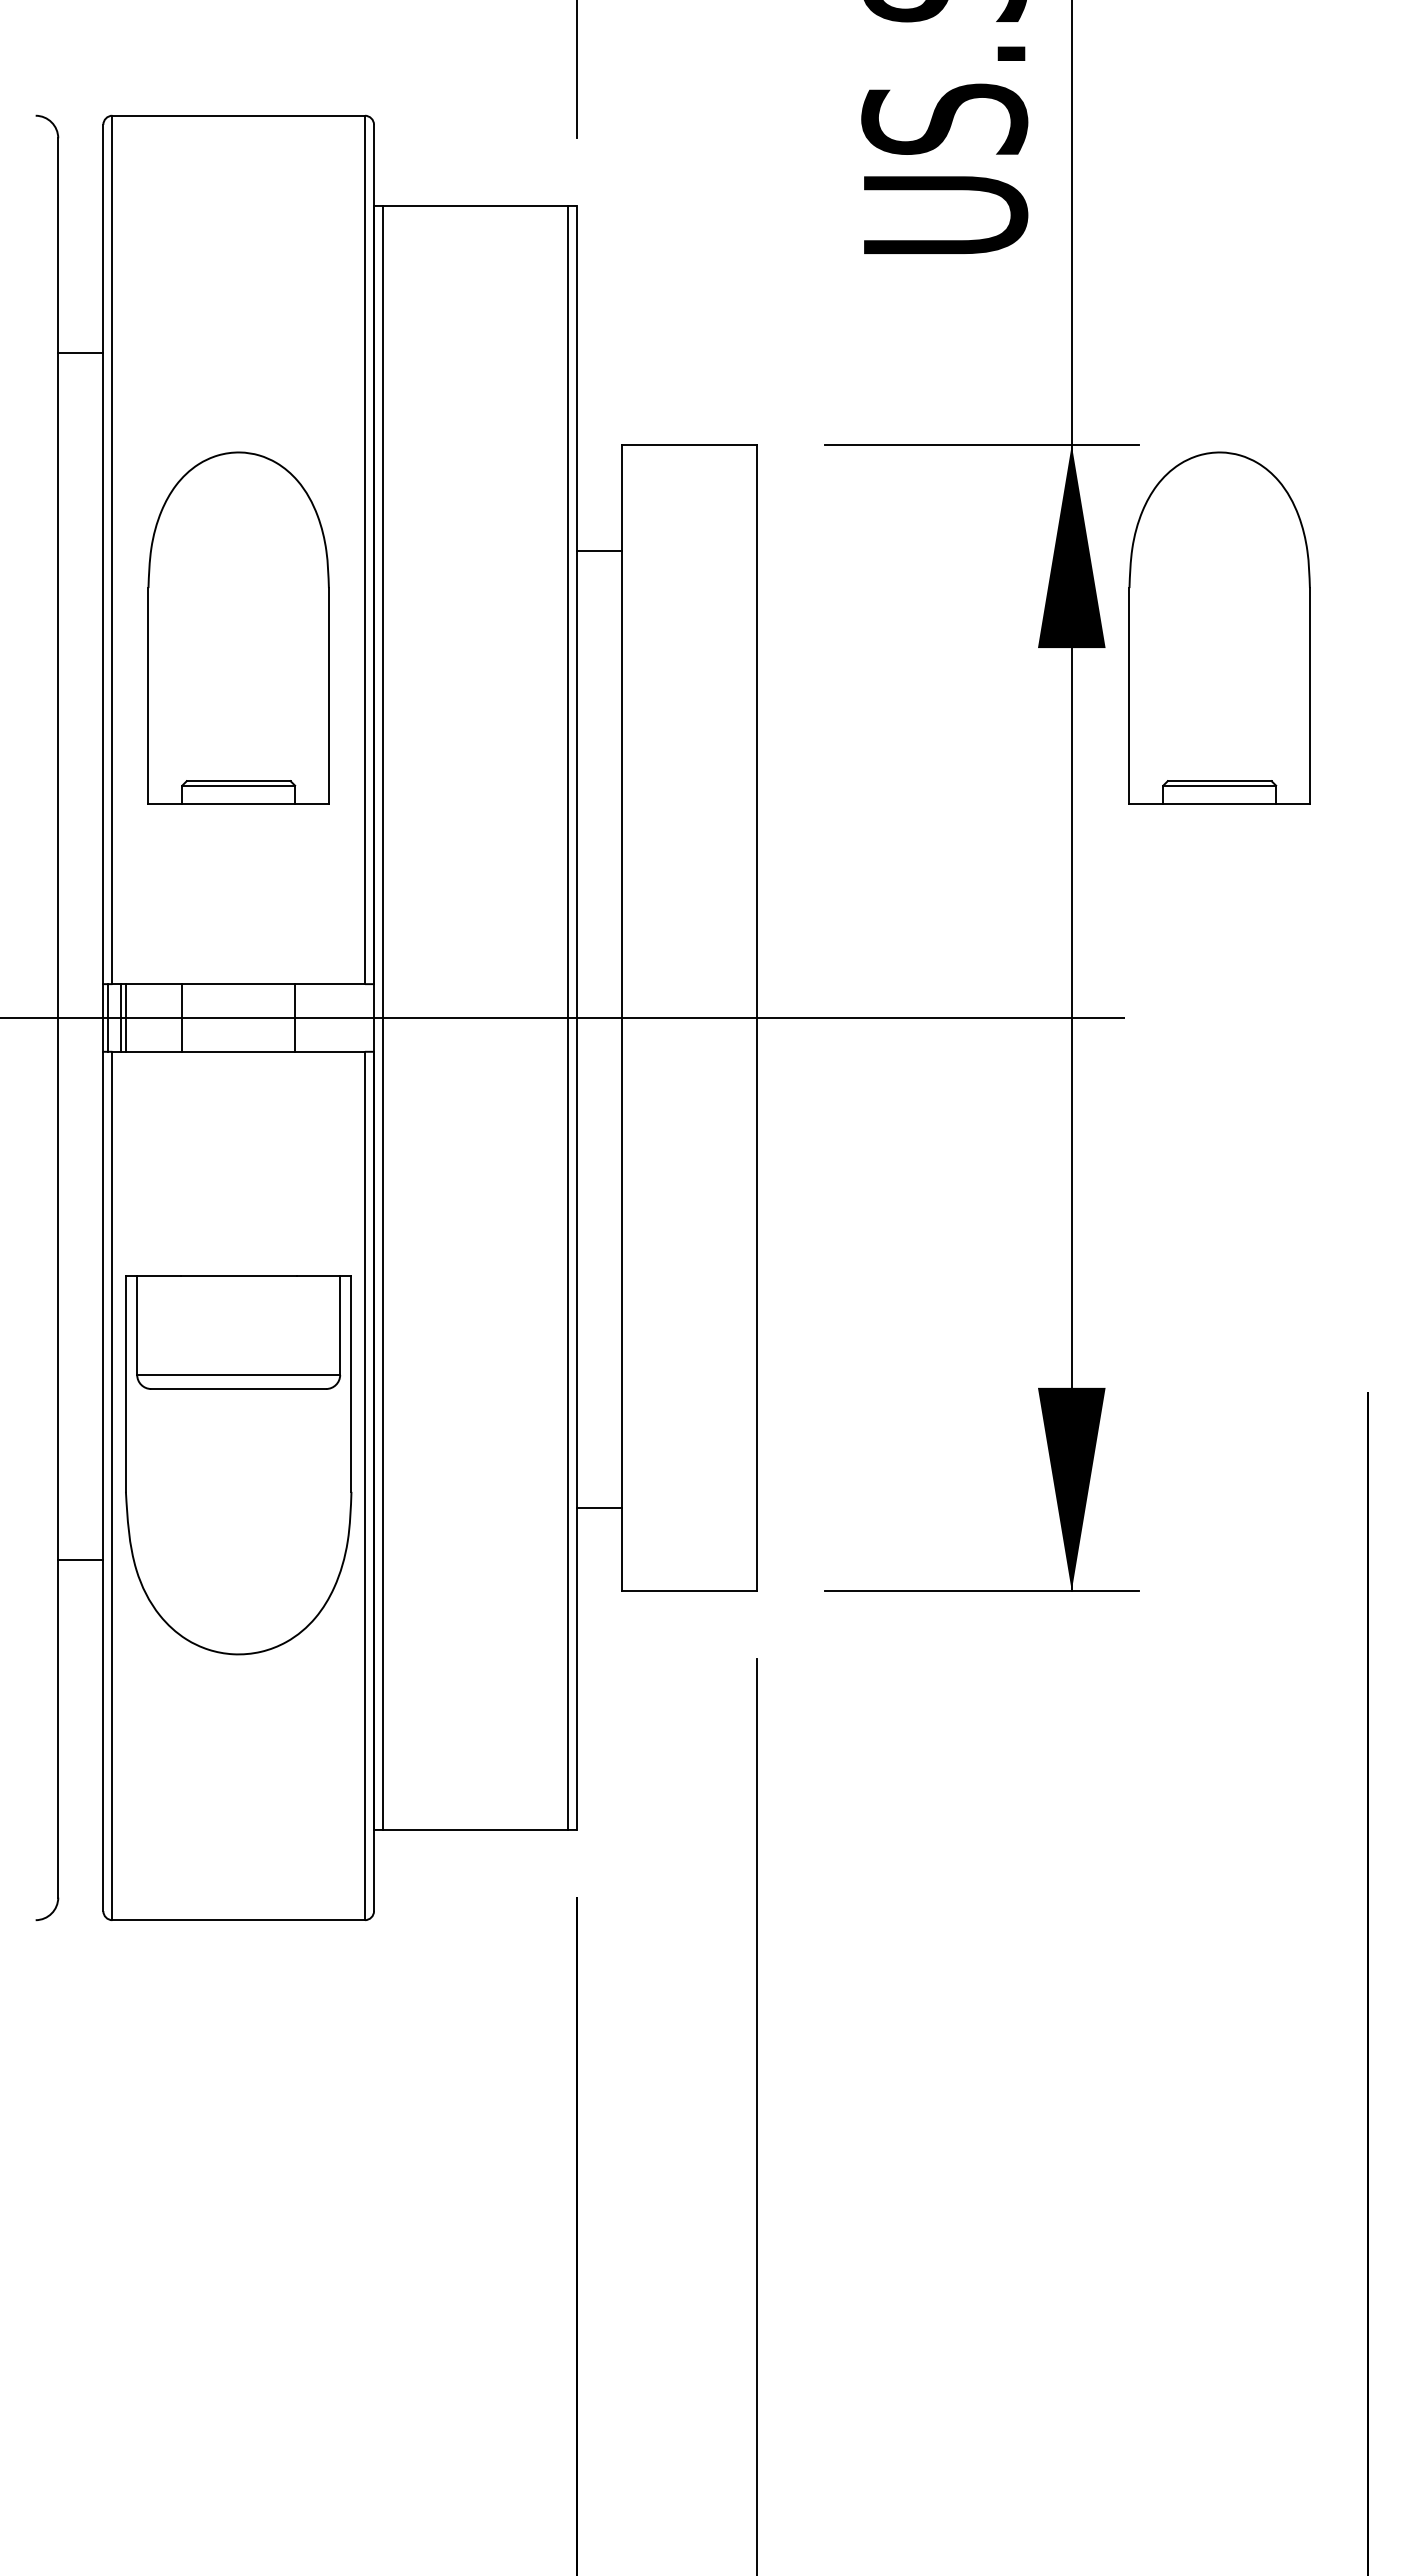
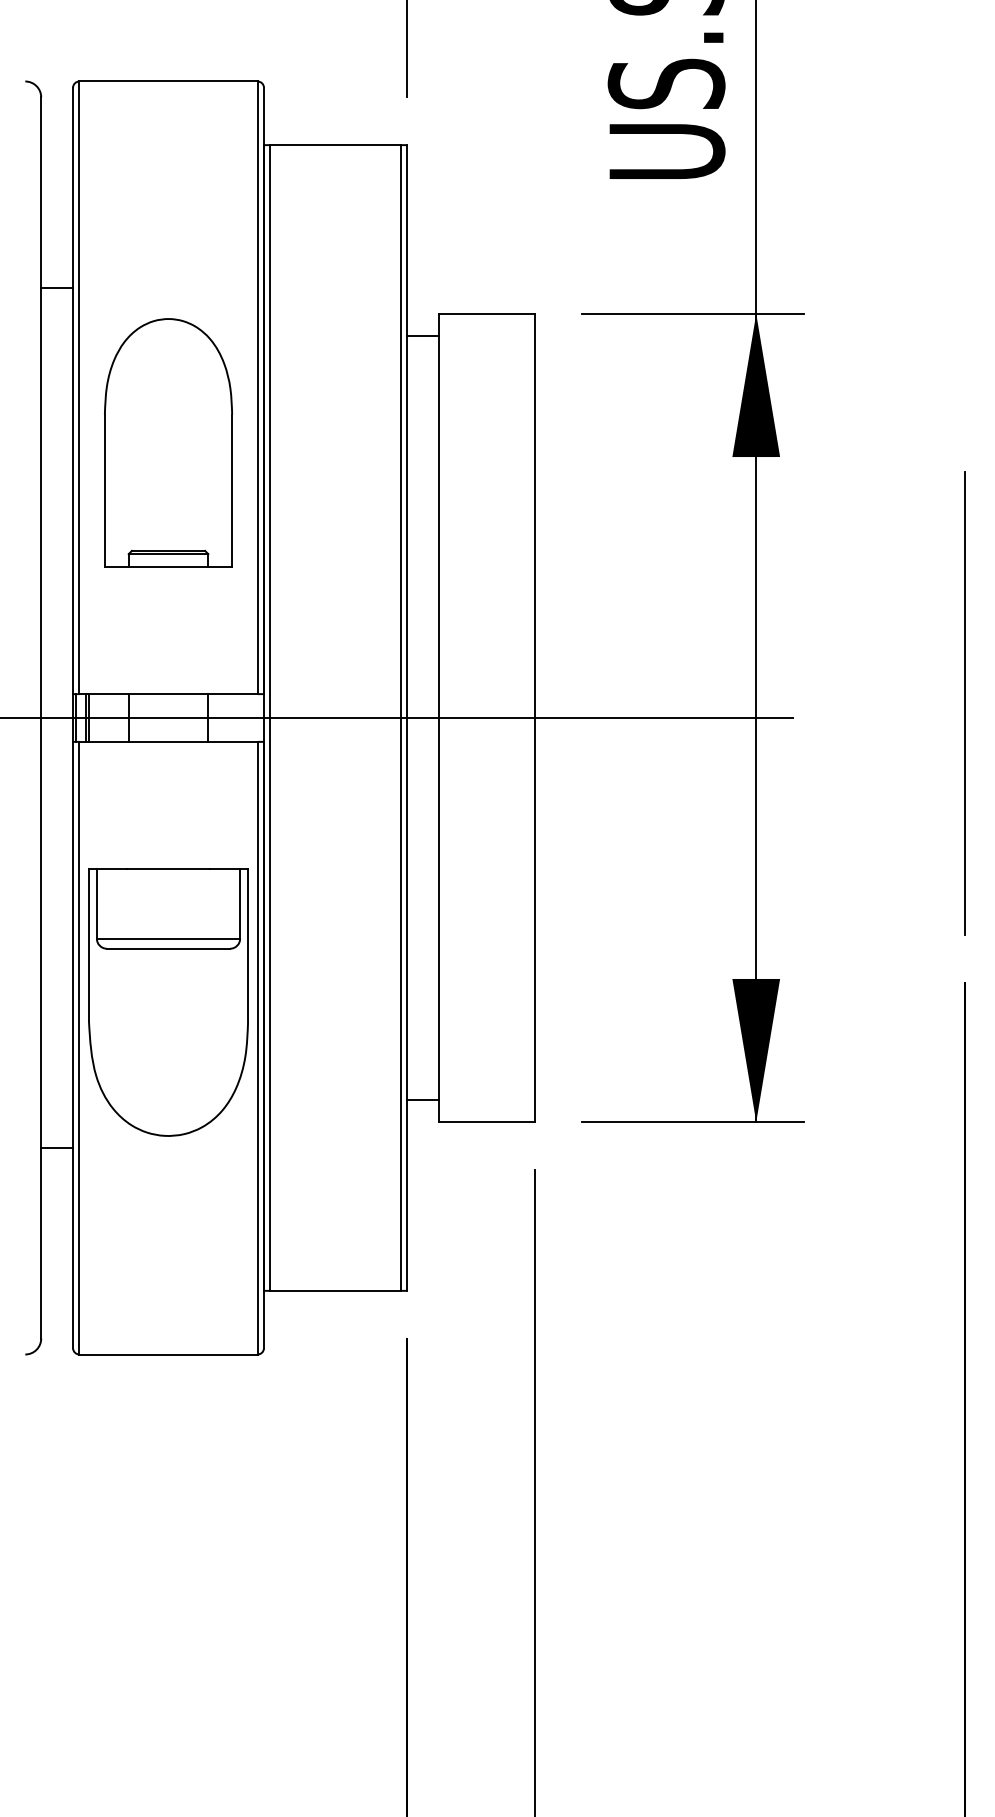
line: (80, 352) -> (56, 288), moved
line: (599, 550) -> (423, 335), moved
part: (1219, 627) -> (860, 442), removed
line: (1367, 996) -> (964, 702), added
part: (238, 1465) -> (168, 1002), moved
line: (599, 1508) -> (423, 1100), moved
line: (80, 1559) -> (56, 1147), moved

